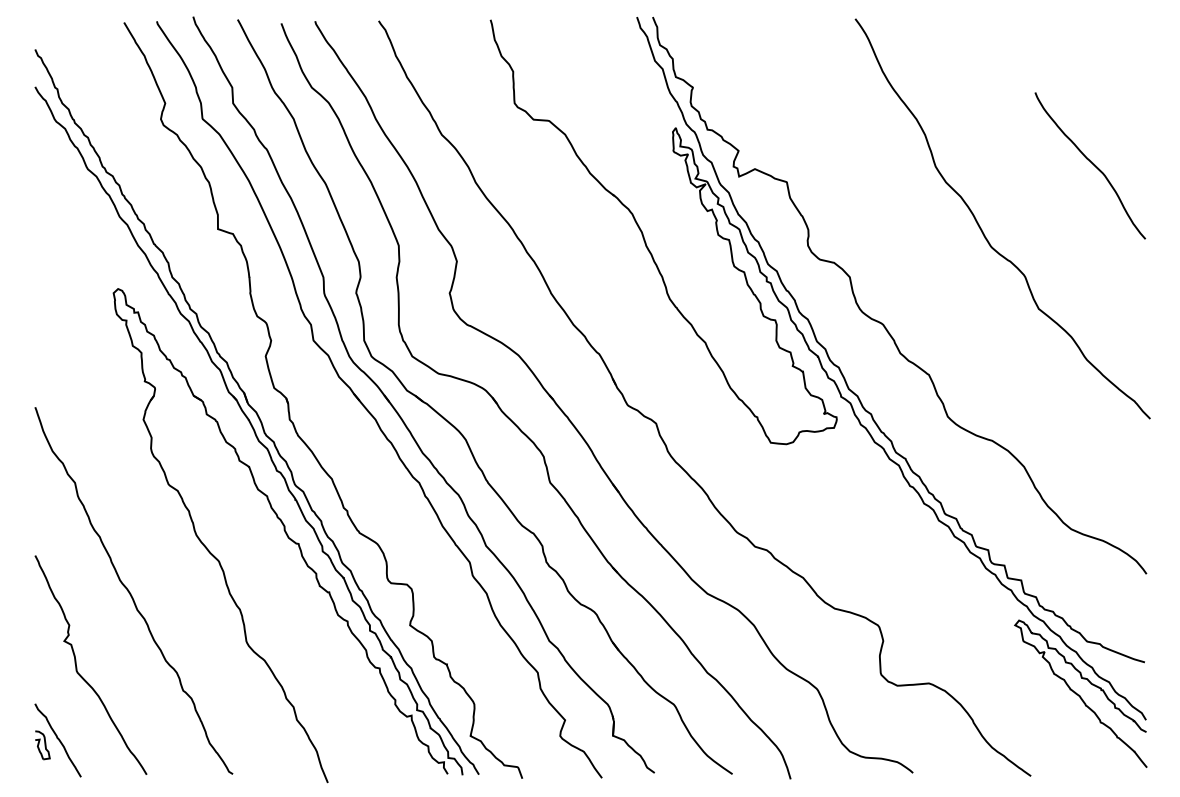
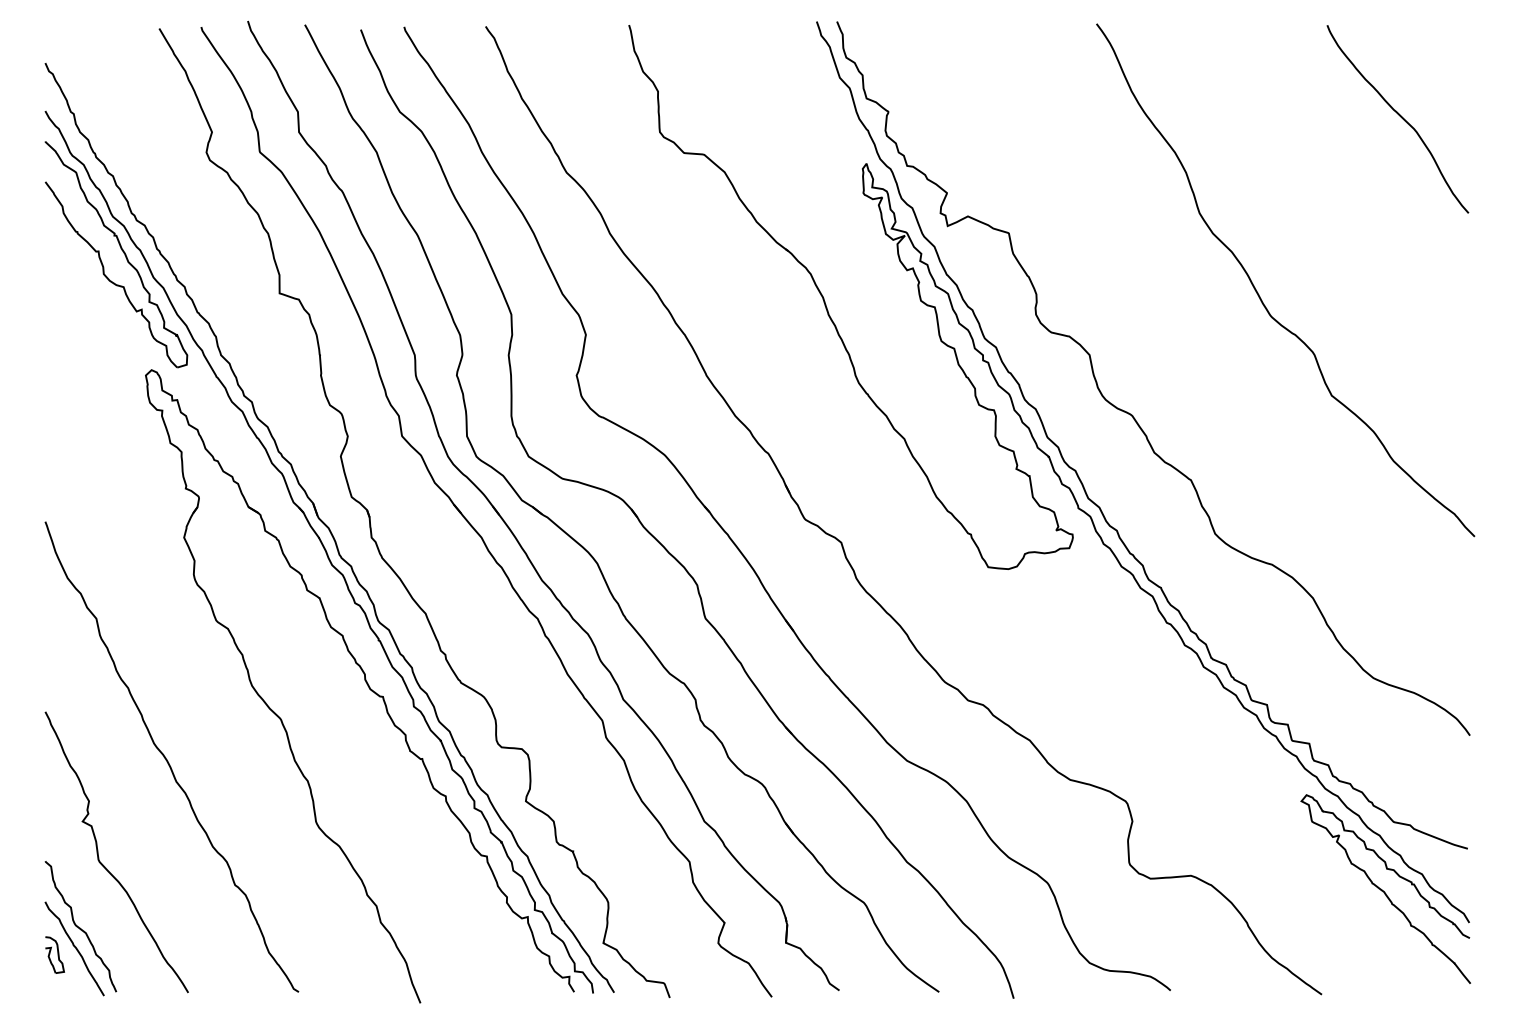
curve: (1091, 163) -> (1399, 116), moved
part: (94, 195) -> (121, 250), added
curve: (62, 723) -> (80, 927), added

